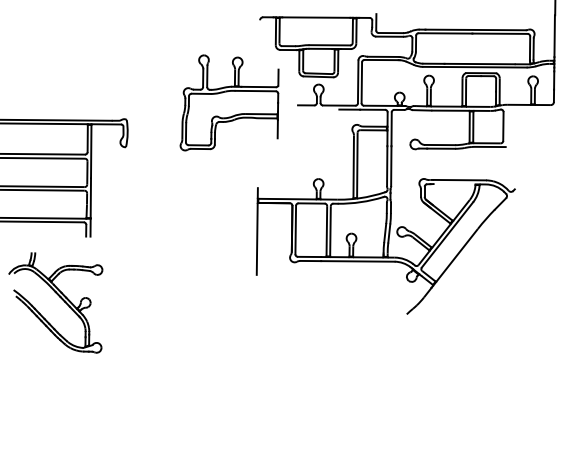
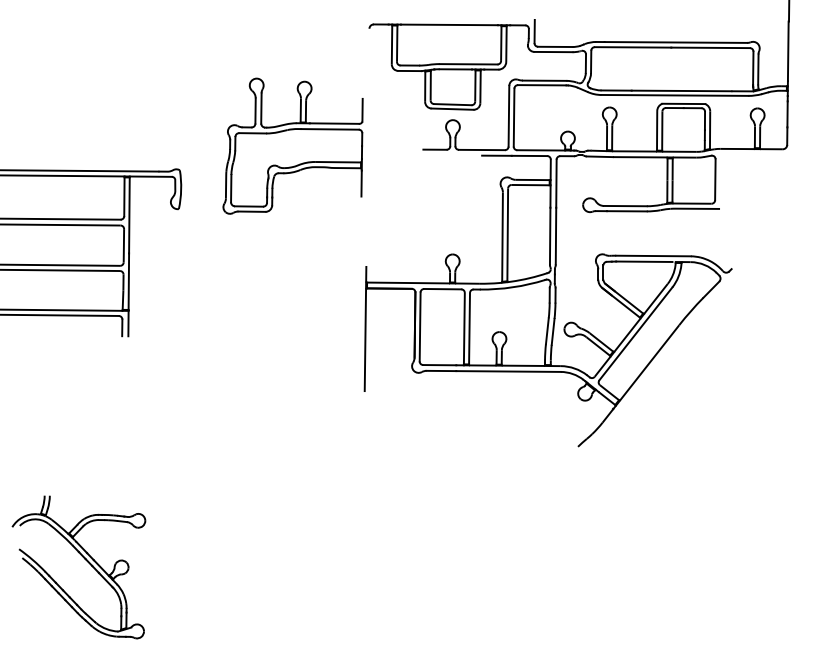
part: (229, 102) -> (292, 145), moved
line: (453, 184) -> (644, 261), added
part: (60, 297) -> (85, 560), moved

